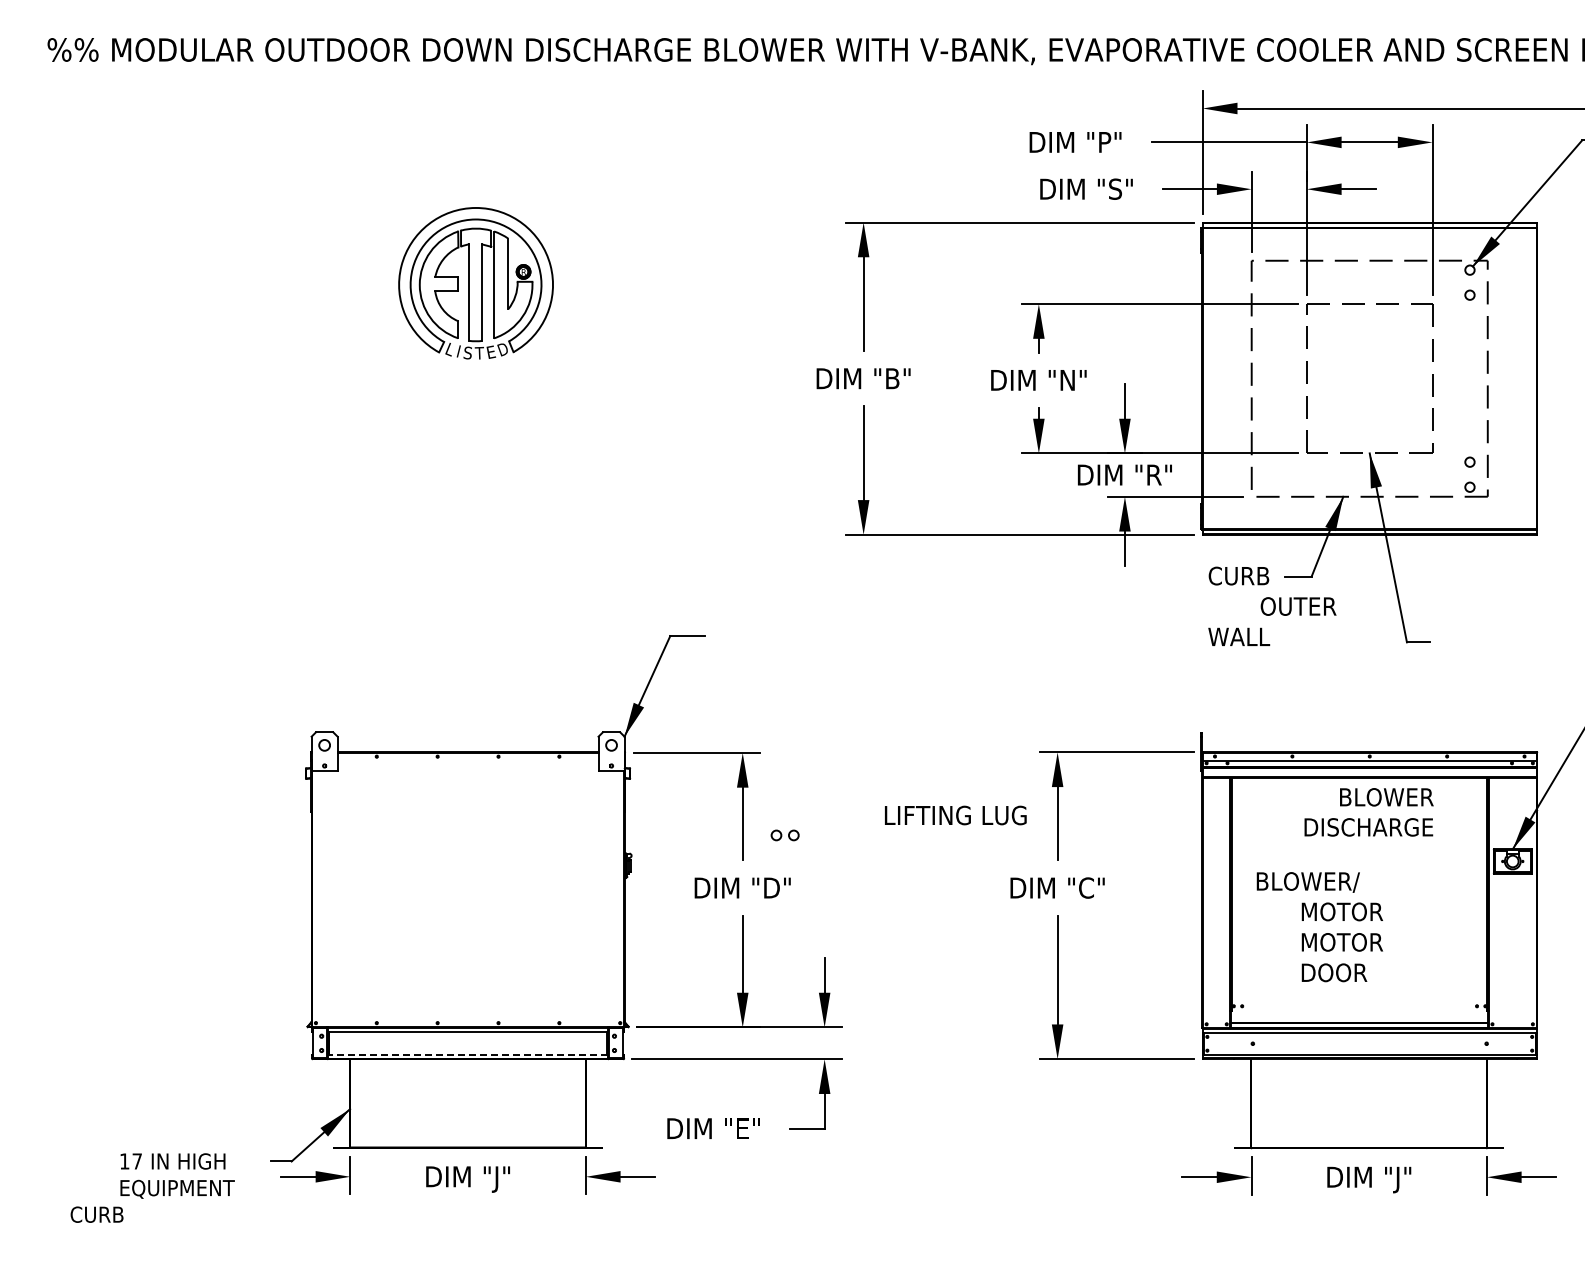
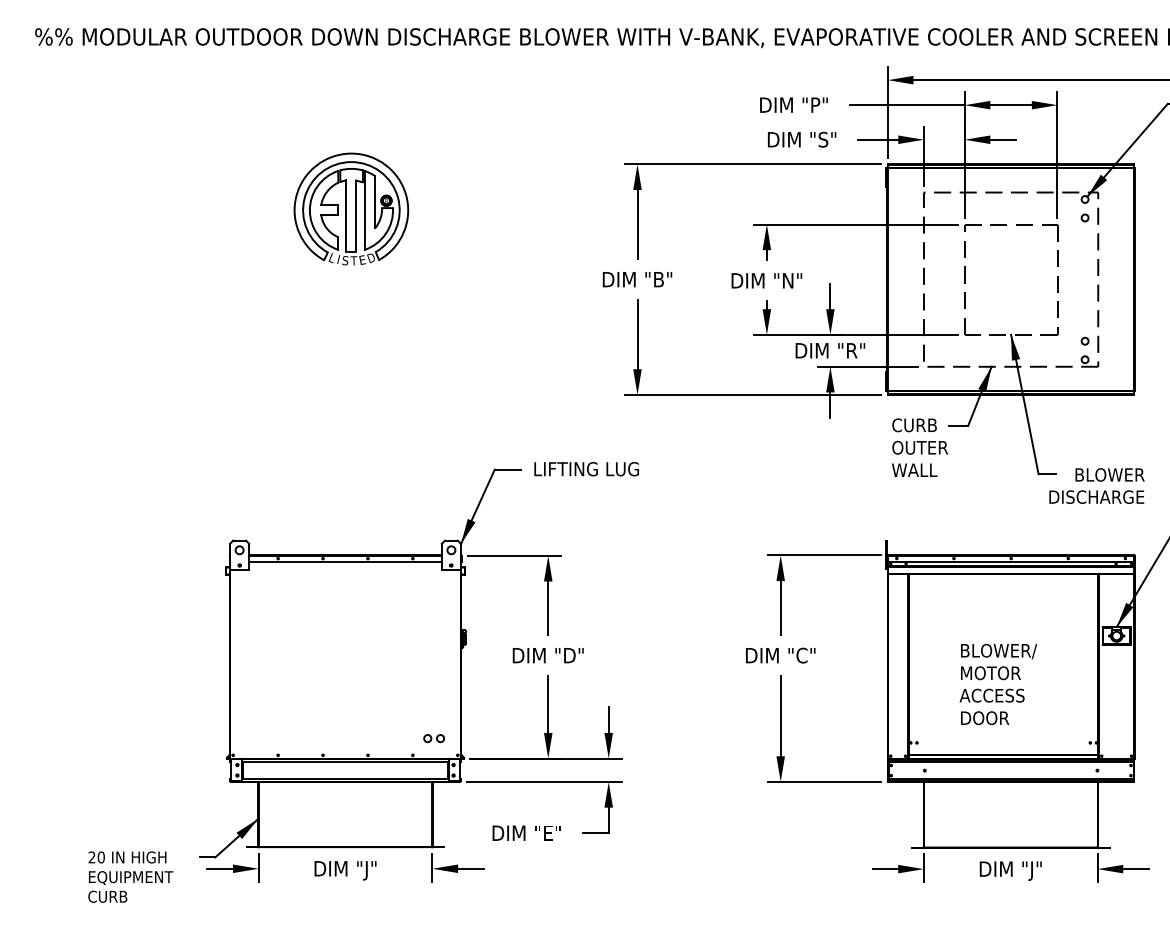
text: (1298, 606) -> (920, 447), moved
line: (467, 761) -> (345, 562), added
text: (1368, 812) -> (1096, 486), moved
text: (955, 815) -> (586, 469), moved
part: (784, 835) -> (433, 738), moved
text: (1307, 882) -> (998, 651), moved
text: (1344, 942) -> (992, 695), MOTOR -> ACCESS
line: (468, 1054) -> (345, 778), dashed -> solid
text: (131, 1161) -> (97, 857), 17 -> 20
text: (96, 1214) -> (107, 896), moved

